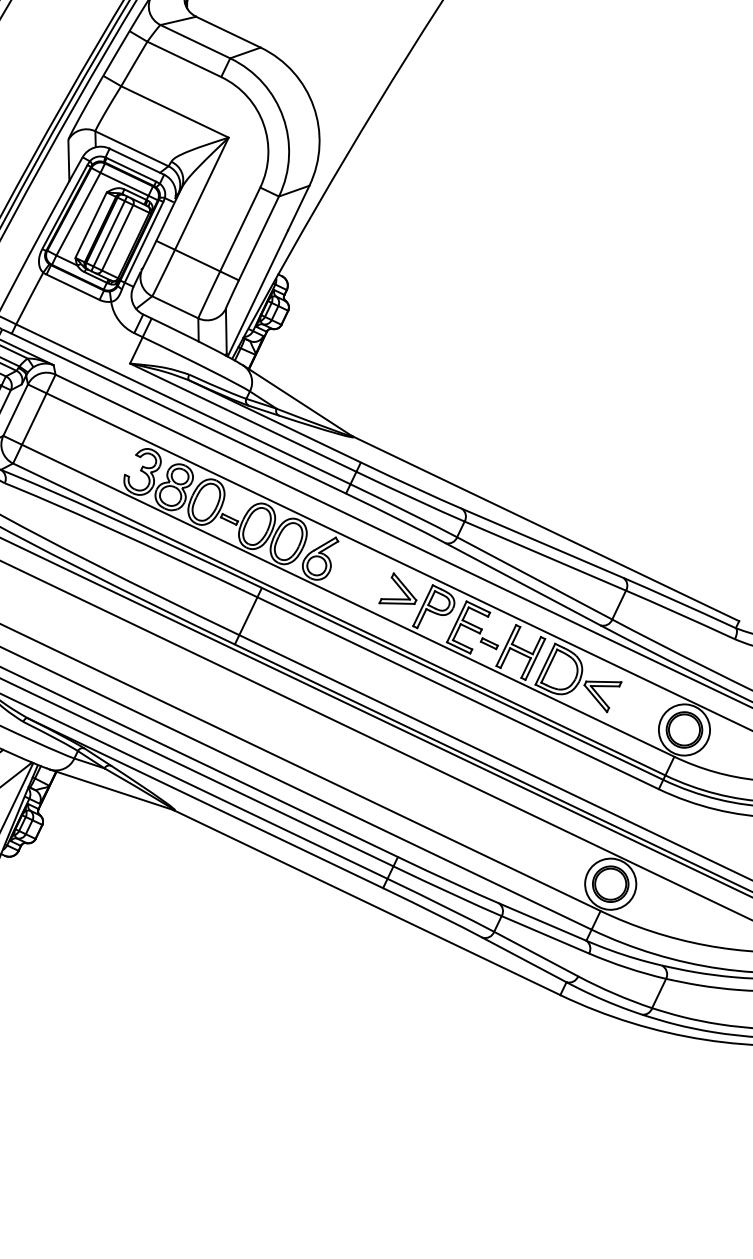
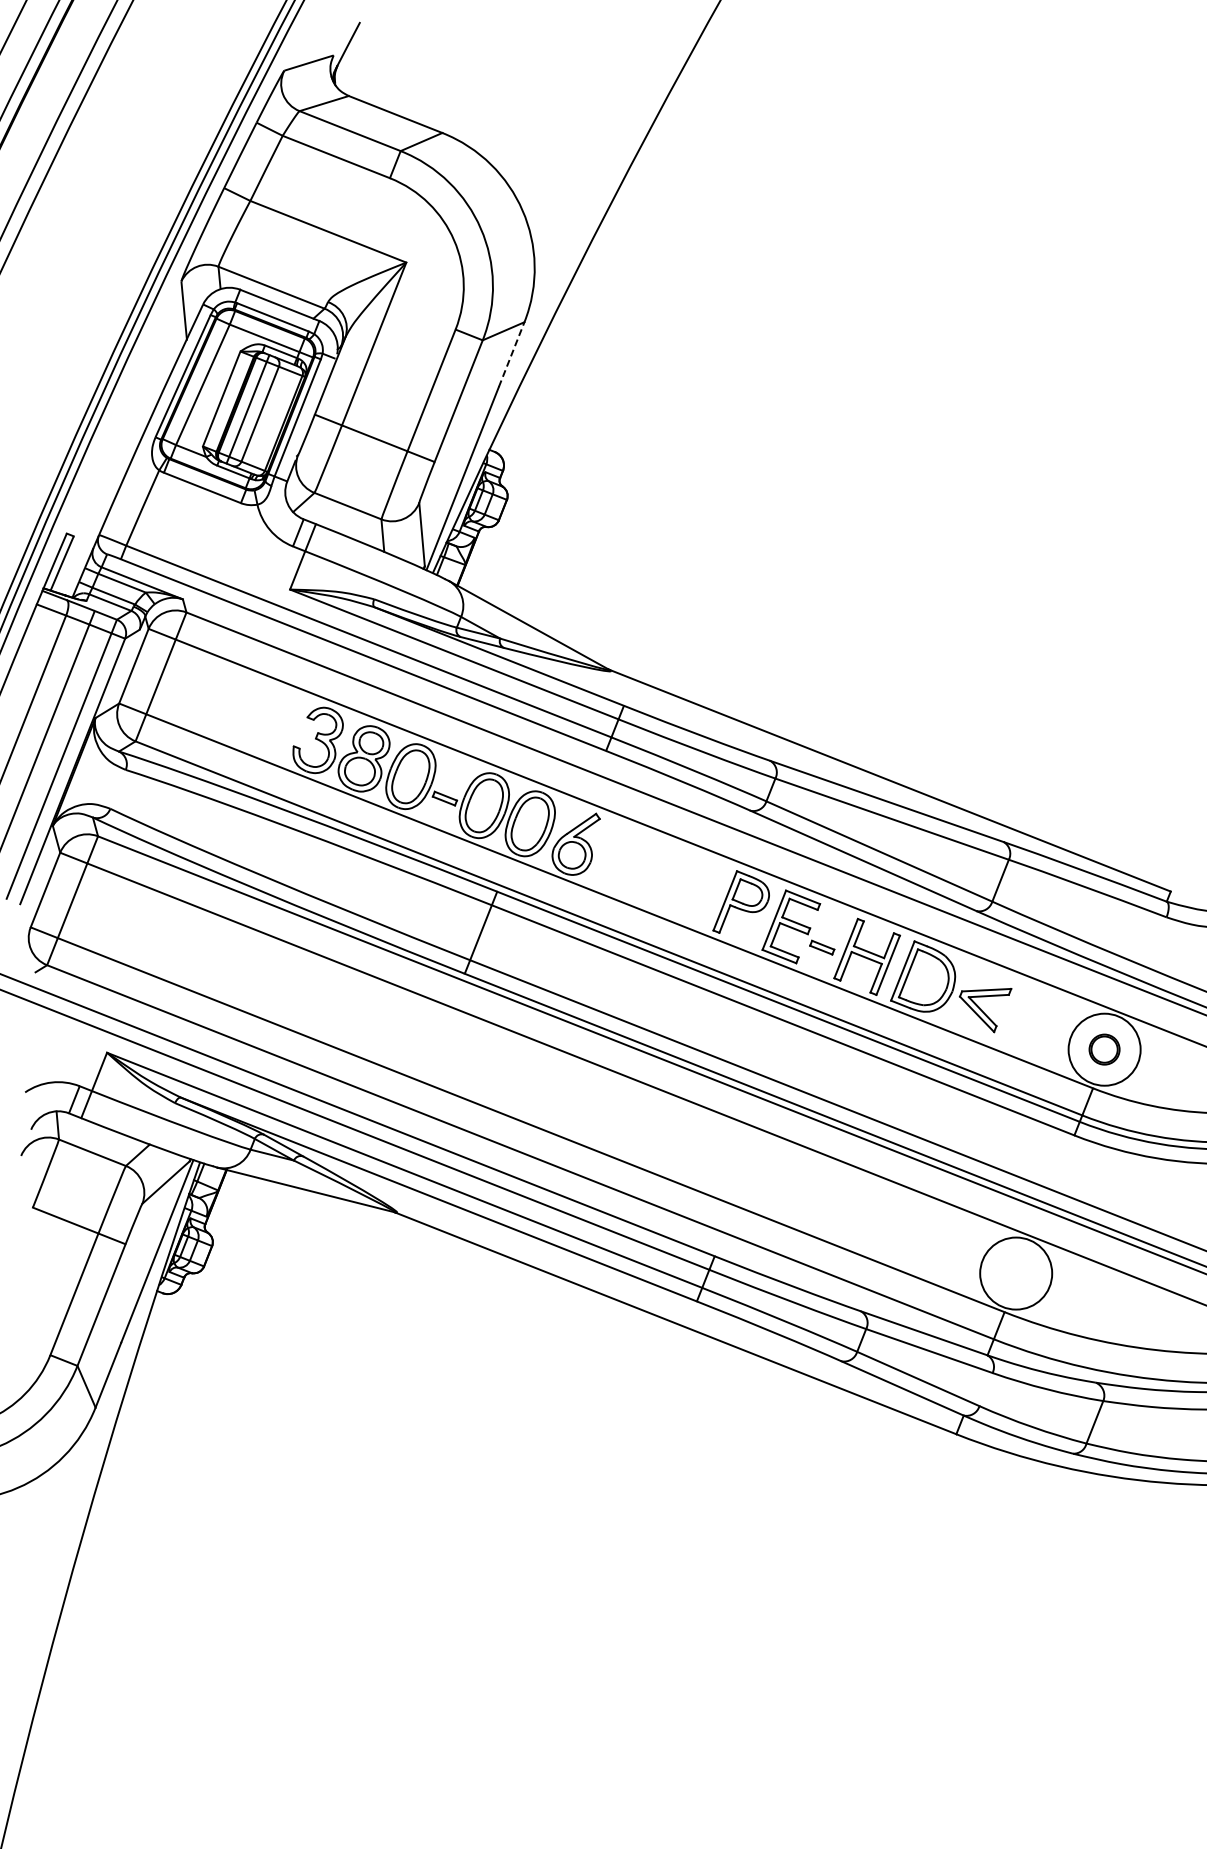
line: (298, 207) -> (511, 354), solid -> dashed
part: (398, 588) -> (689, 879), removed
part: (684, 729) -> (1104, 1049), size x0.6
part: (610, 884) -> (1016, 1273), removed

